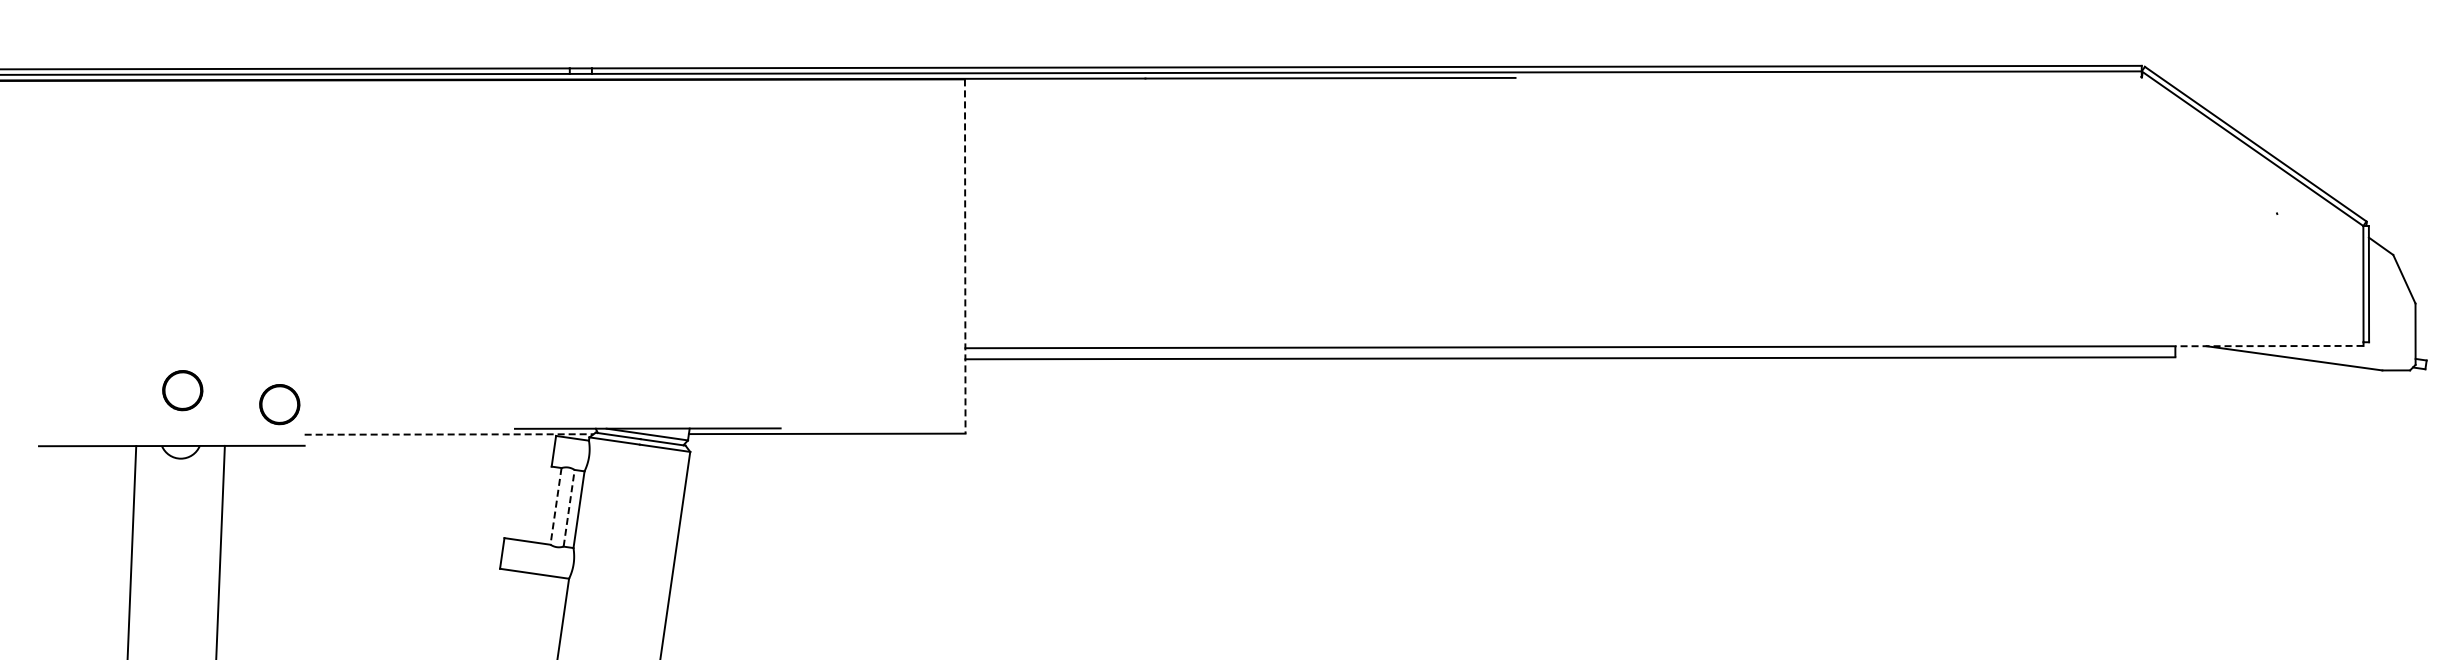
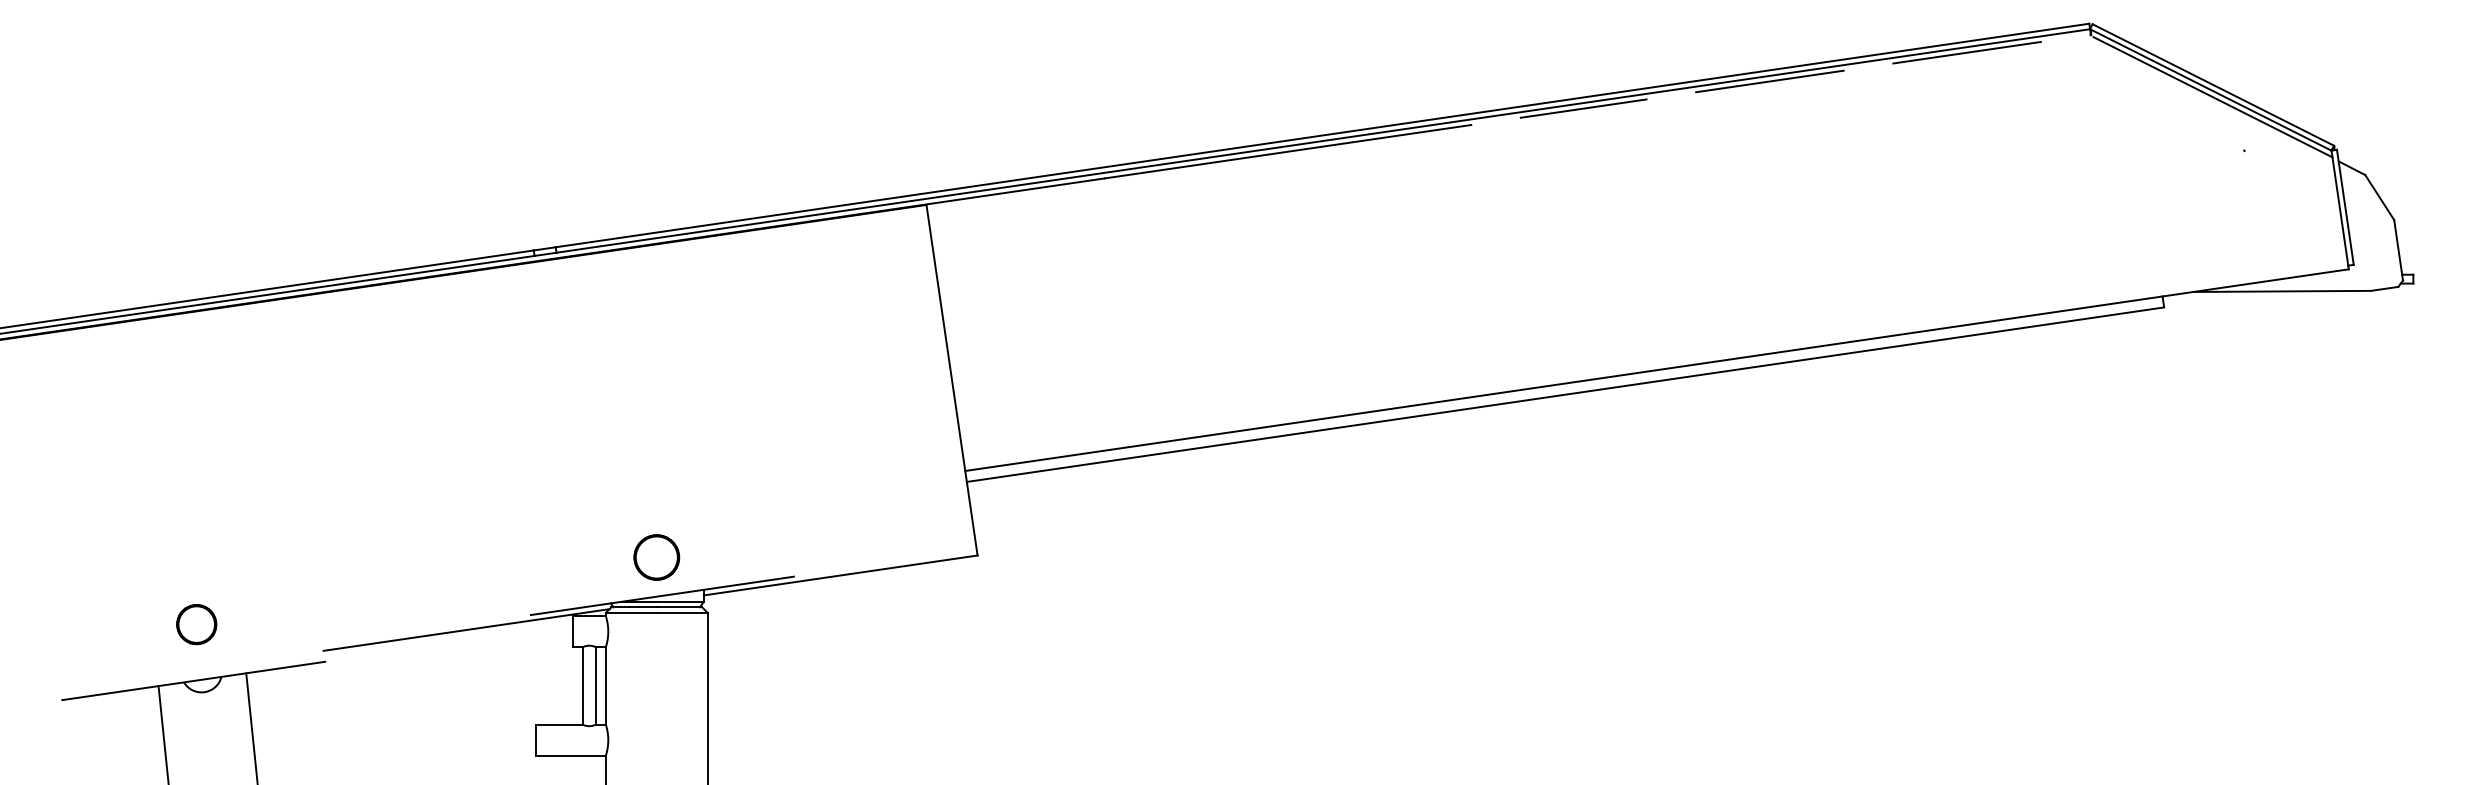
line: (2016, 76) -> (1966, 52), added
line: (1629, 77) -> (1583, 108), added
line: (1816, 77) -> (1769, 81), added
line: (2253, 156) -> (2212, 97), added
line: (965, 256) -> (952, 380), dashed -> solid
line: (2269, 345) -> (2255, 282), dashed -> solid
part: (647, 389) -> (656, 557), added
part: (279, 404) -> (294, 624), removed
line: (448, 434) -> (466, 630), dashed -> solid
line: (555, 505) -> (582, 685), dashed -> solid
line: (568, 507) -> (595, 685), dashed -> solid

